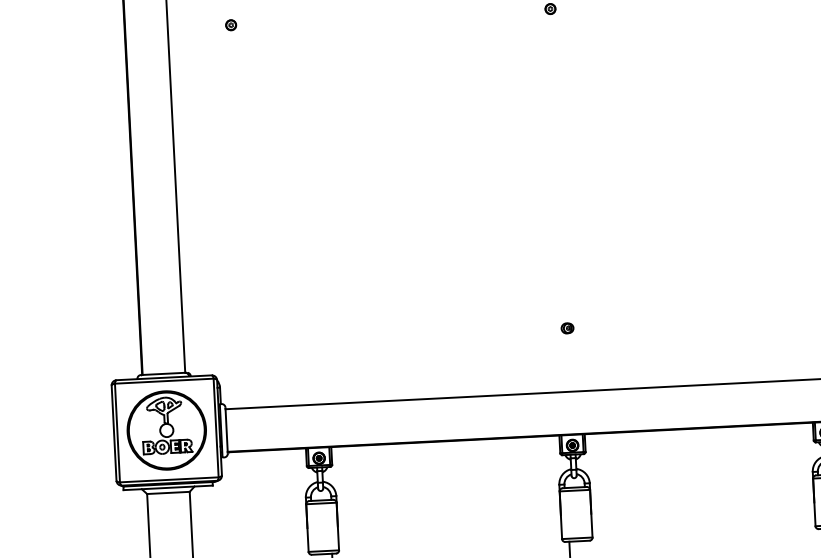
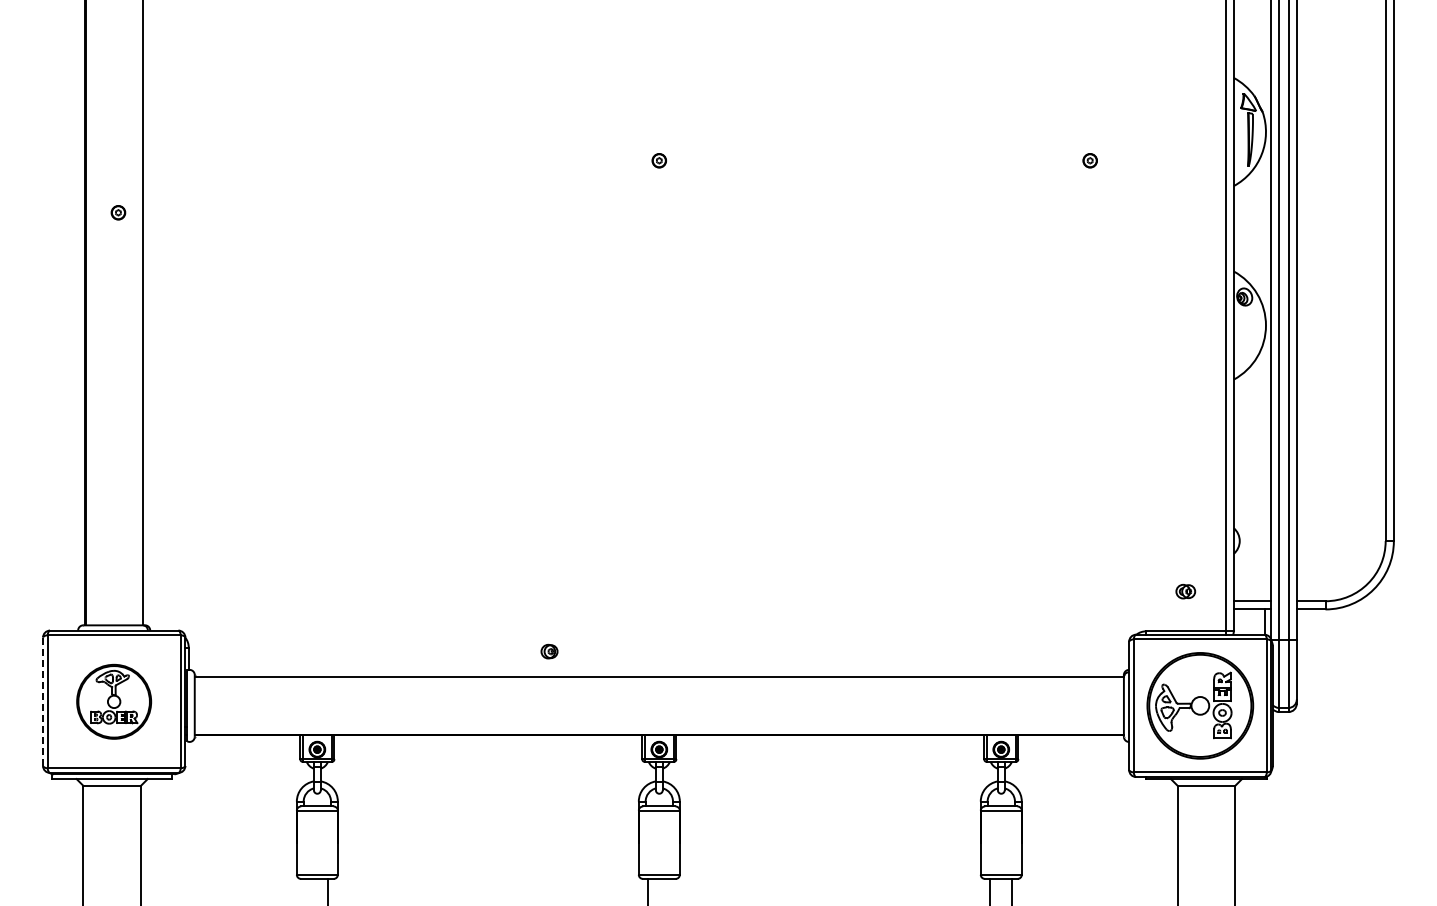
part: (231, 25) -> (118, 212), moved
part: (567, 328) -> (549, 651), moved
part: (166, 430) -> (113, 701), size x0.7
line: (114, 432) -> (43, 701), solid -> dashed

